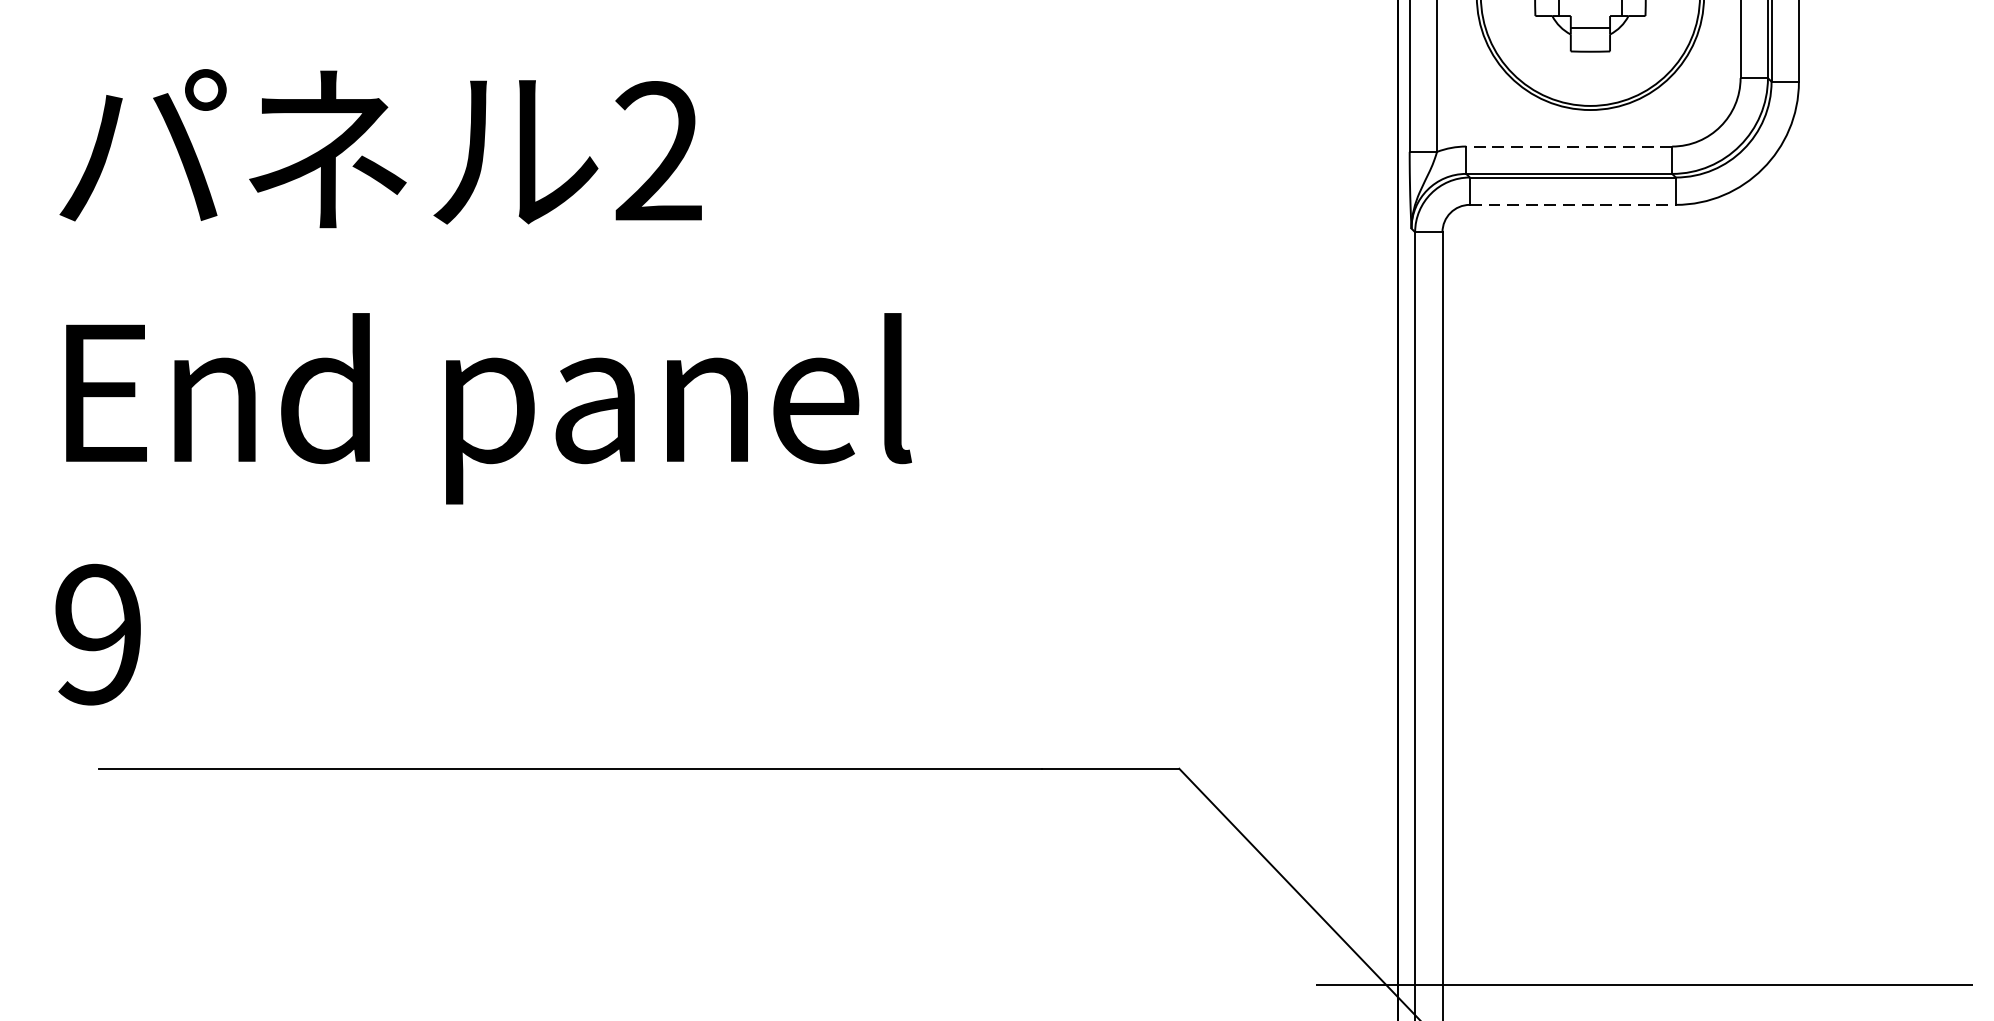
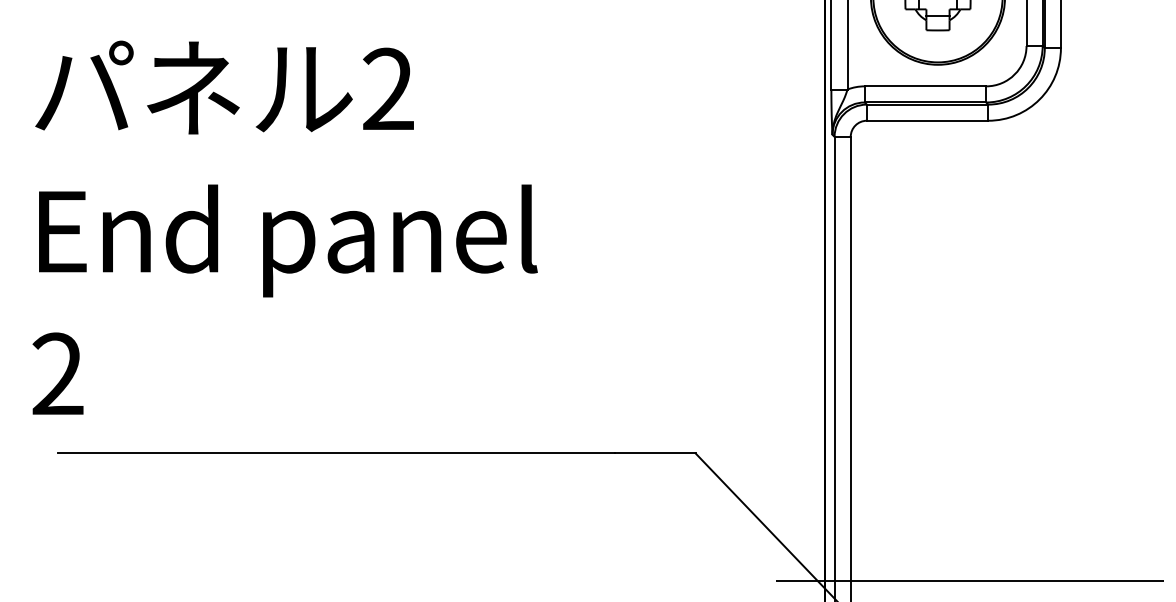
line: (1569, 146) -> (925, 86), dashed -> solid
line: (1572, 204) -> (927, 120), dashed -> solid
text: (97, 633) -> (57, 373), 9 -> 2

